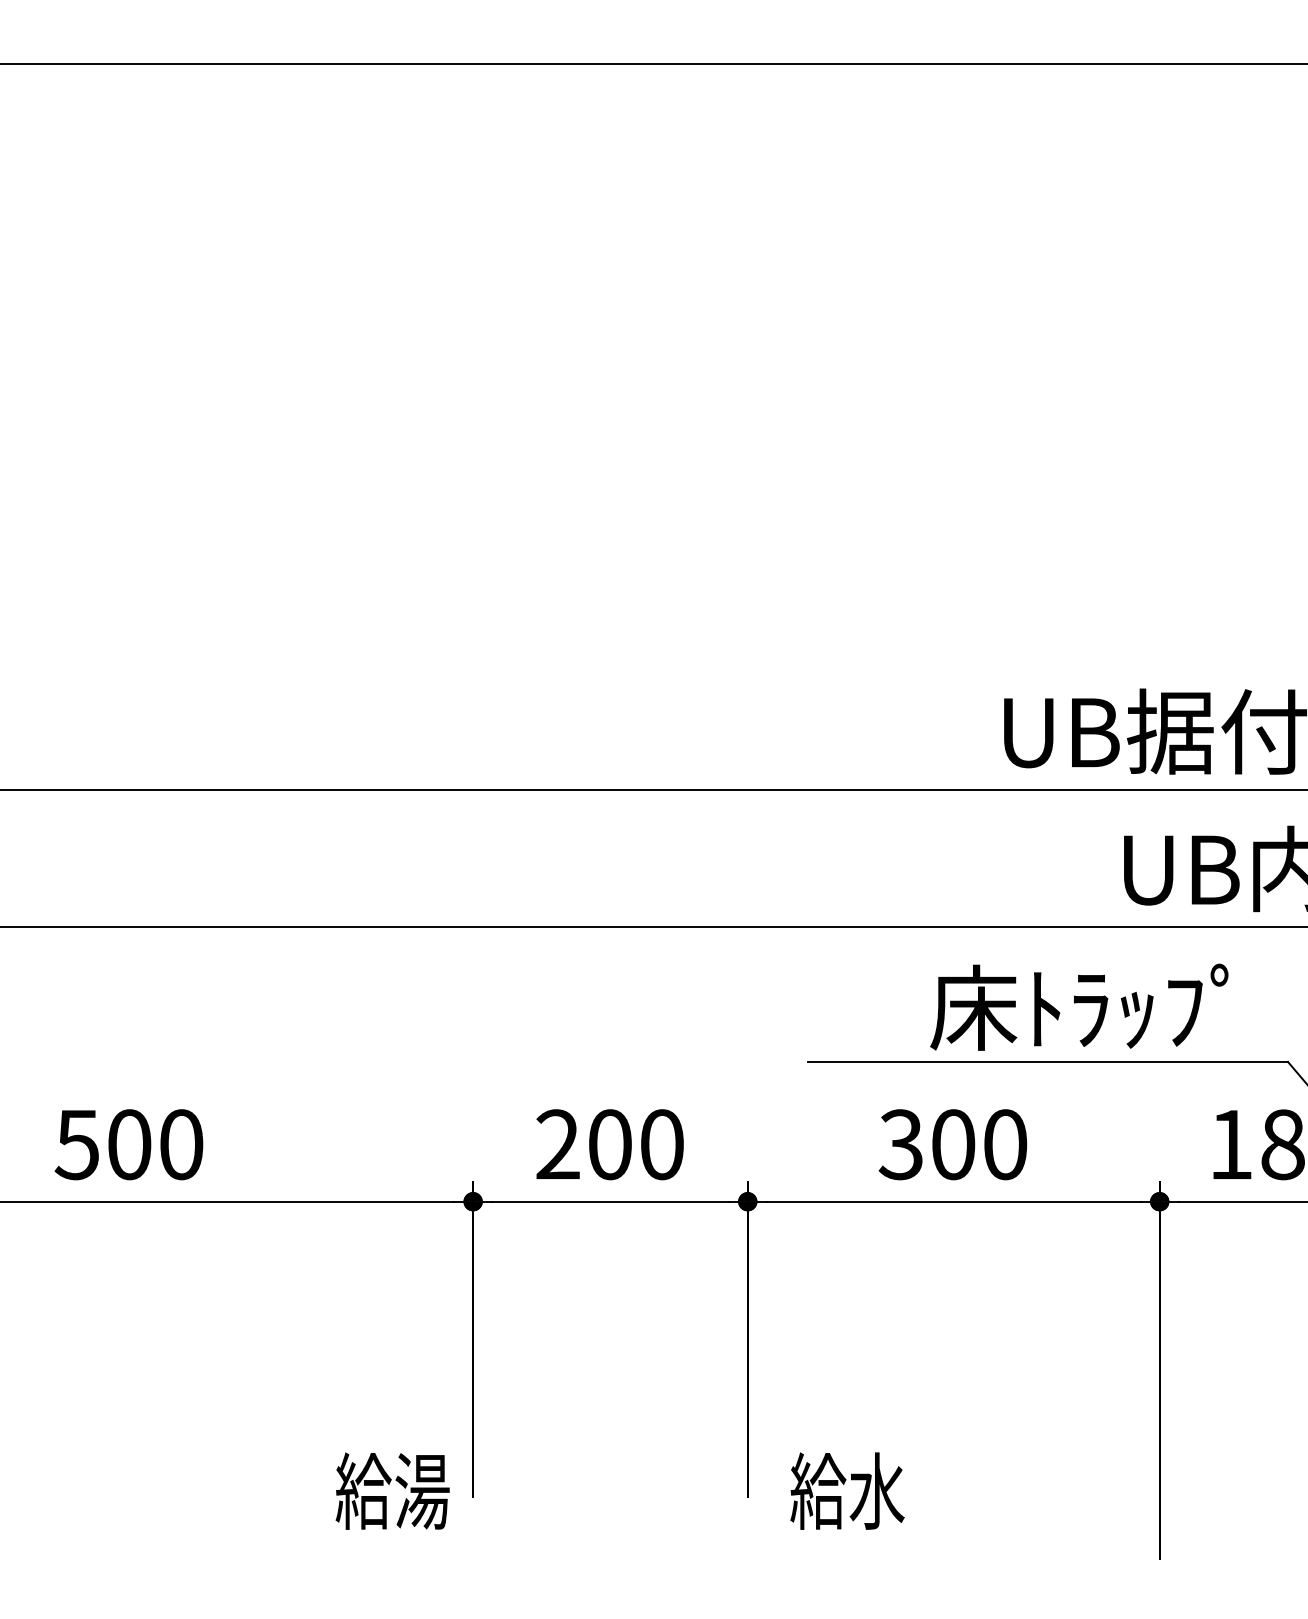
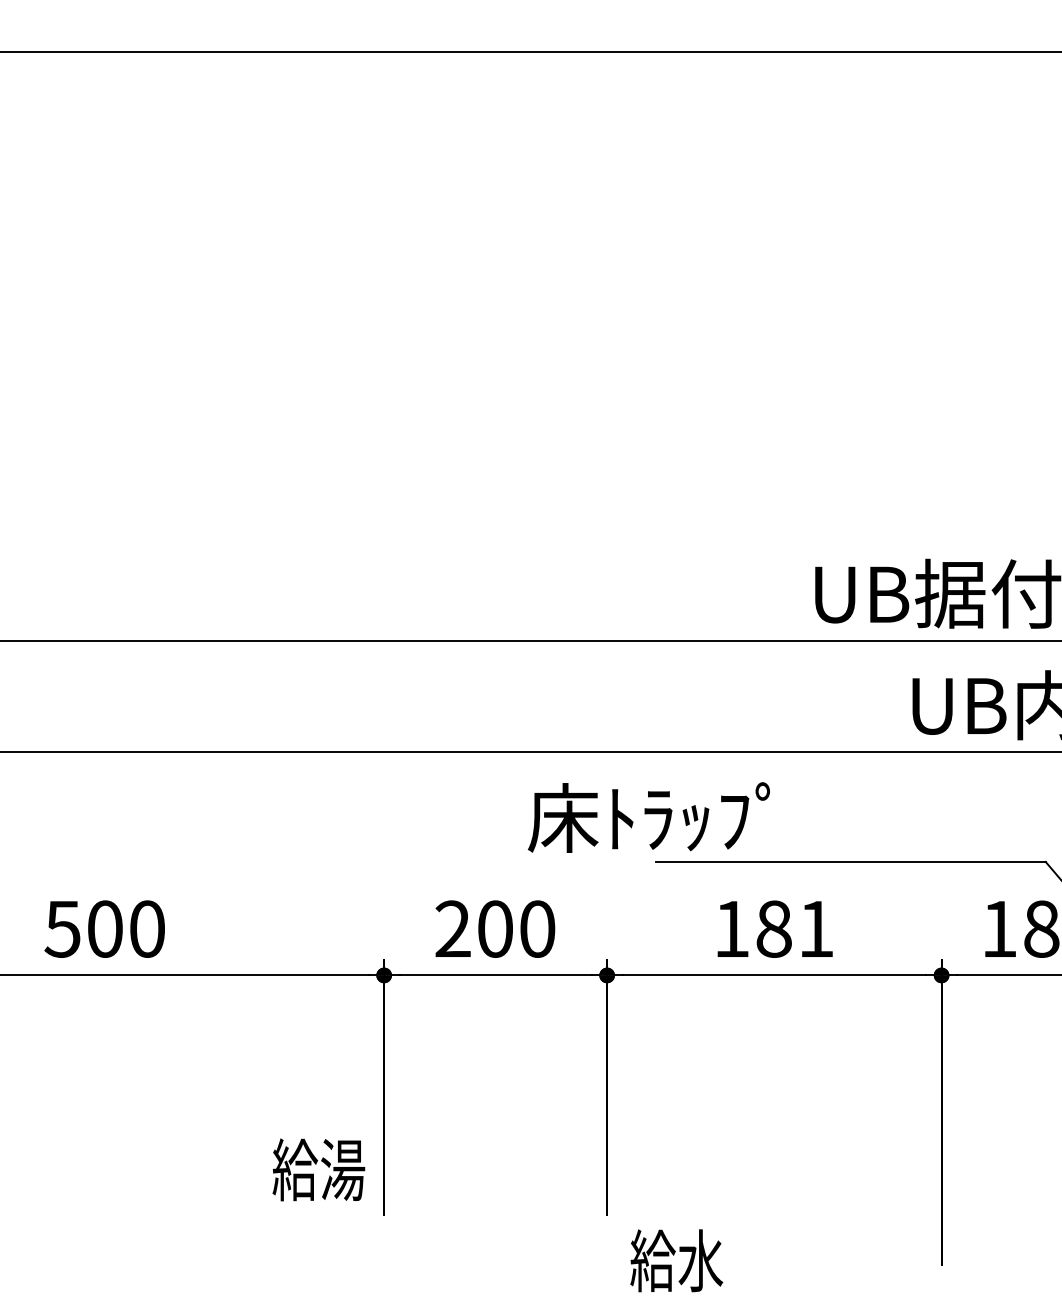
text: (1079, 1006) -> (649, 816), moved
text: (952, 1144) -> (773, 928), 300 -> 181
text: (392, 1490) -> (318, 1169), moved
text: (847, 1490) -> (676, 1260), moved

